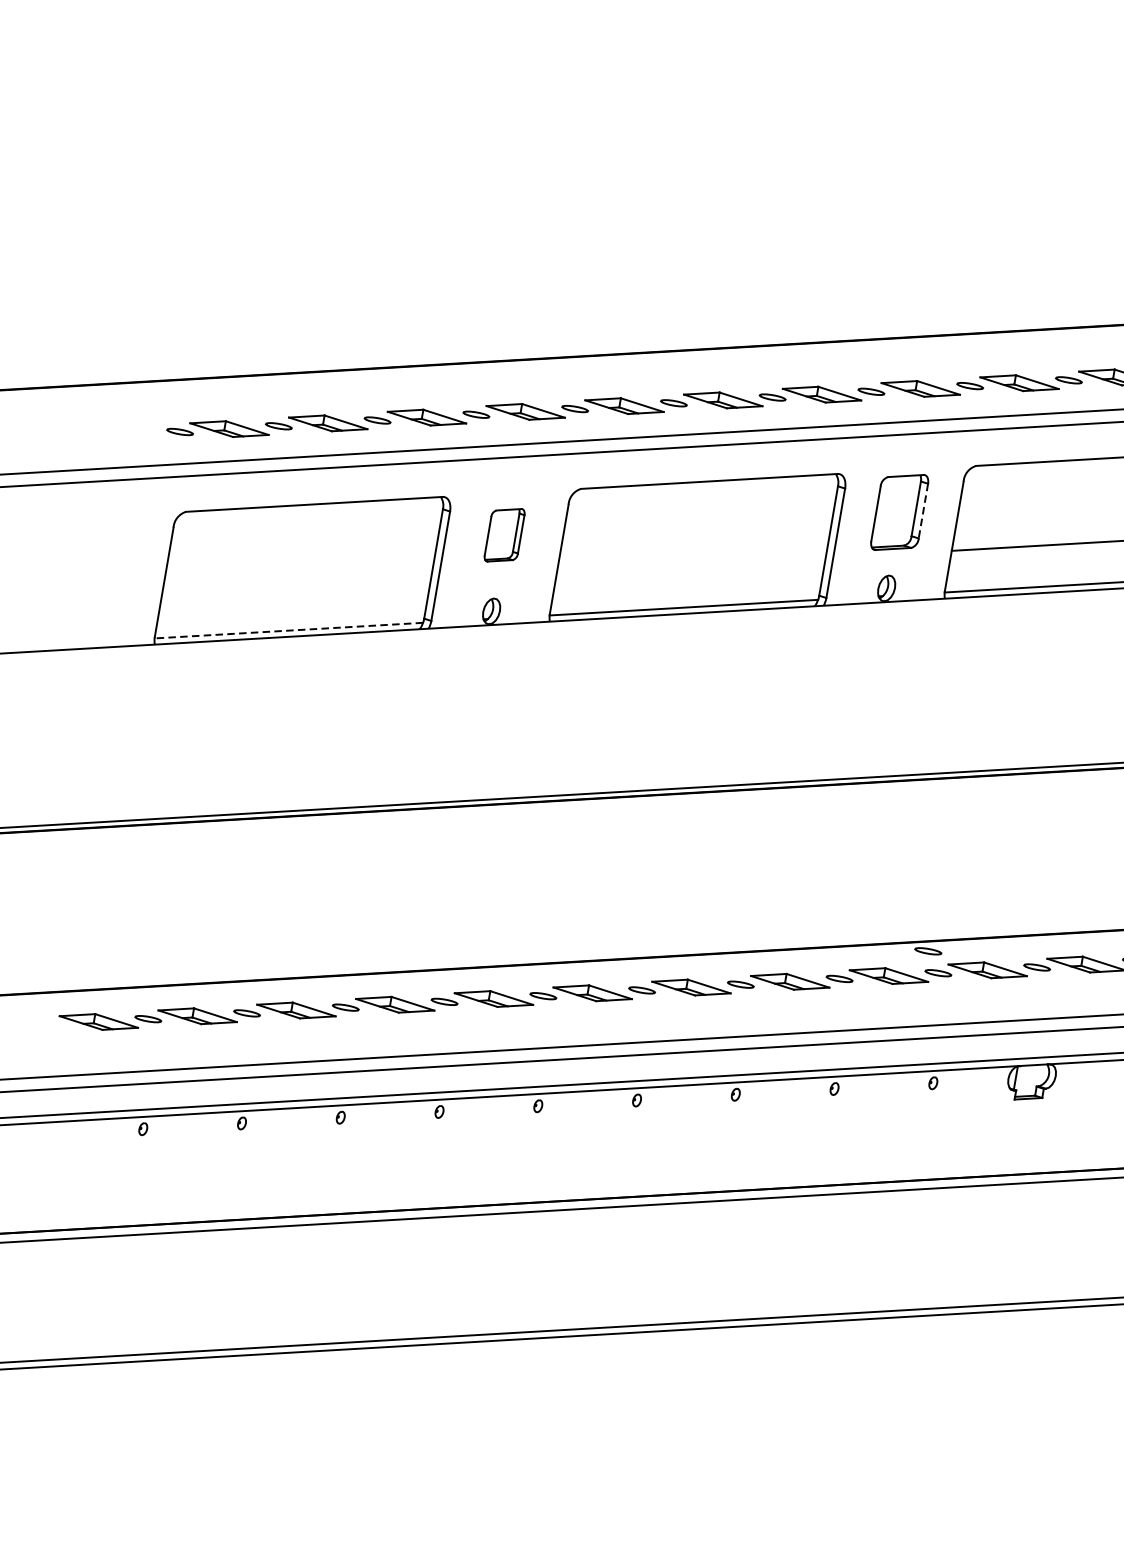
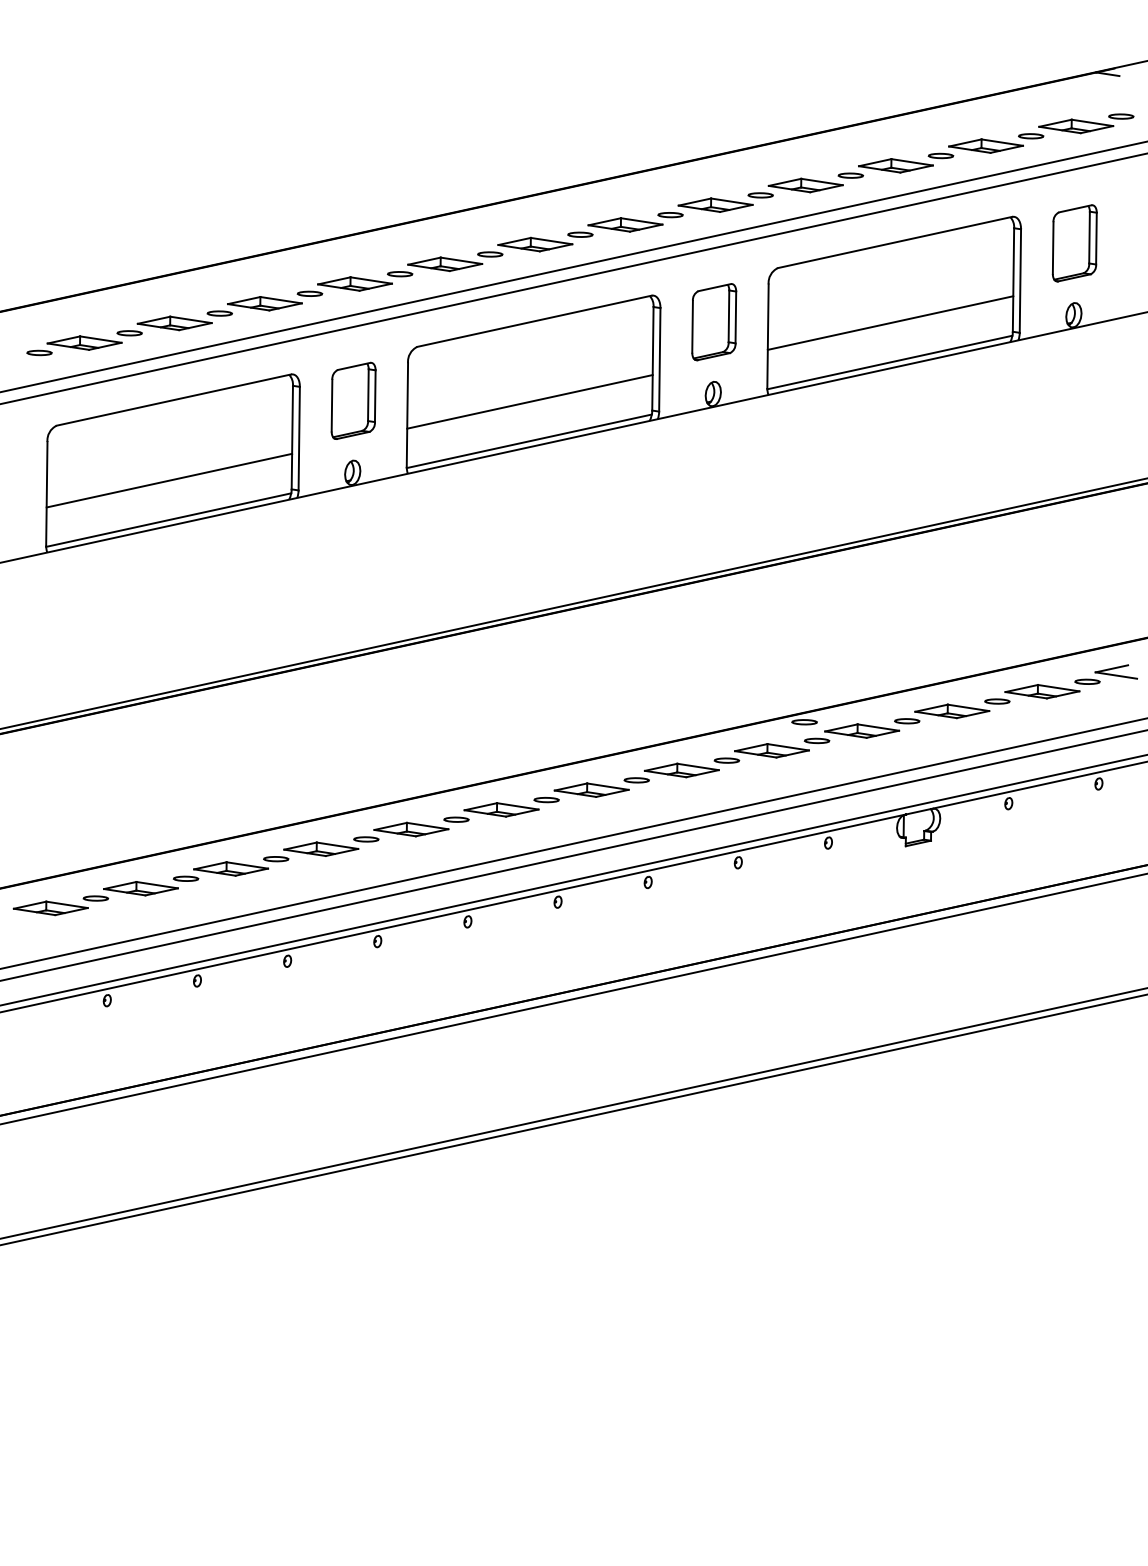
line: (923, 511) -> (735, 317), dashed -> solid
part: (504, 534) -> (353, 400), size x1.43
line: (690, 565) -> (529, 401), added
line: (296, 588) -> (169, 480), added
line: (288, 630) -> (168, 520), dashed -> solid

